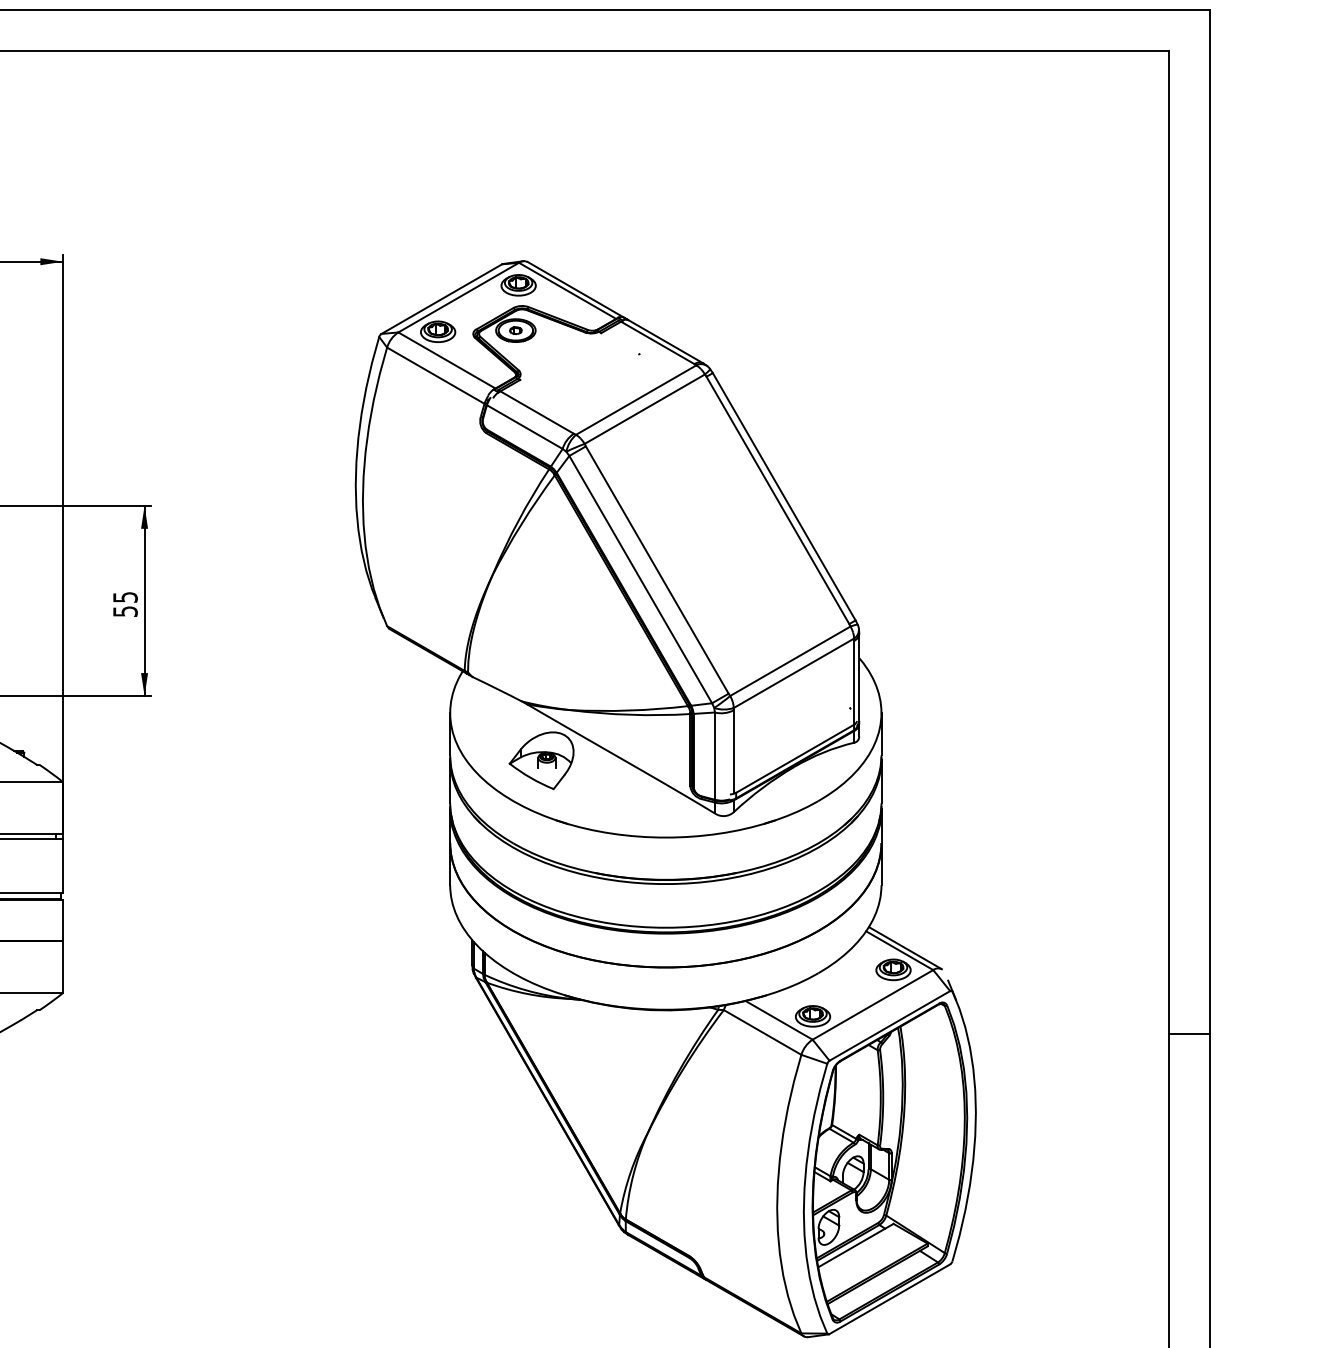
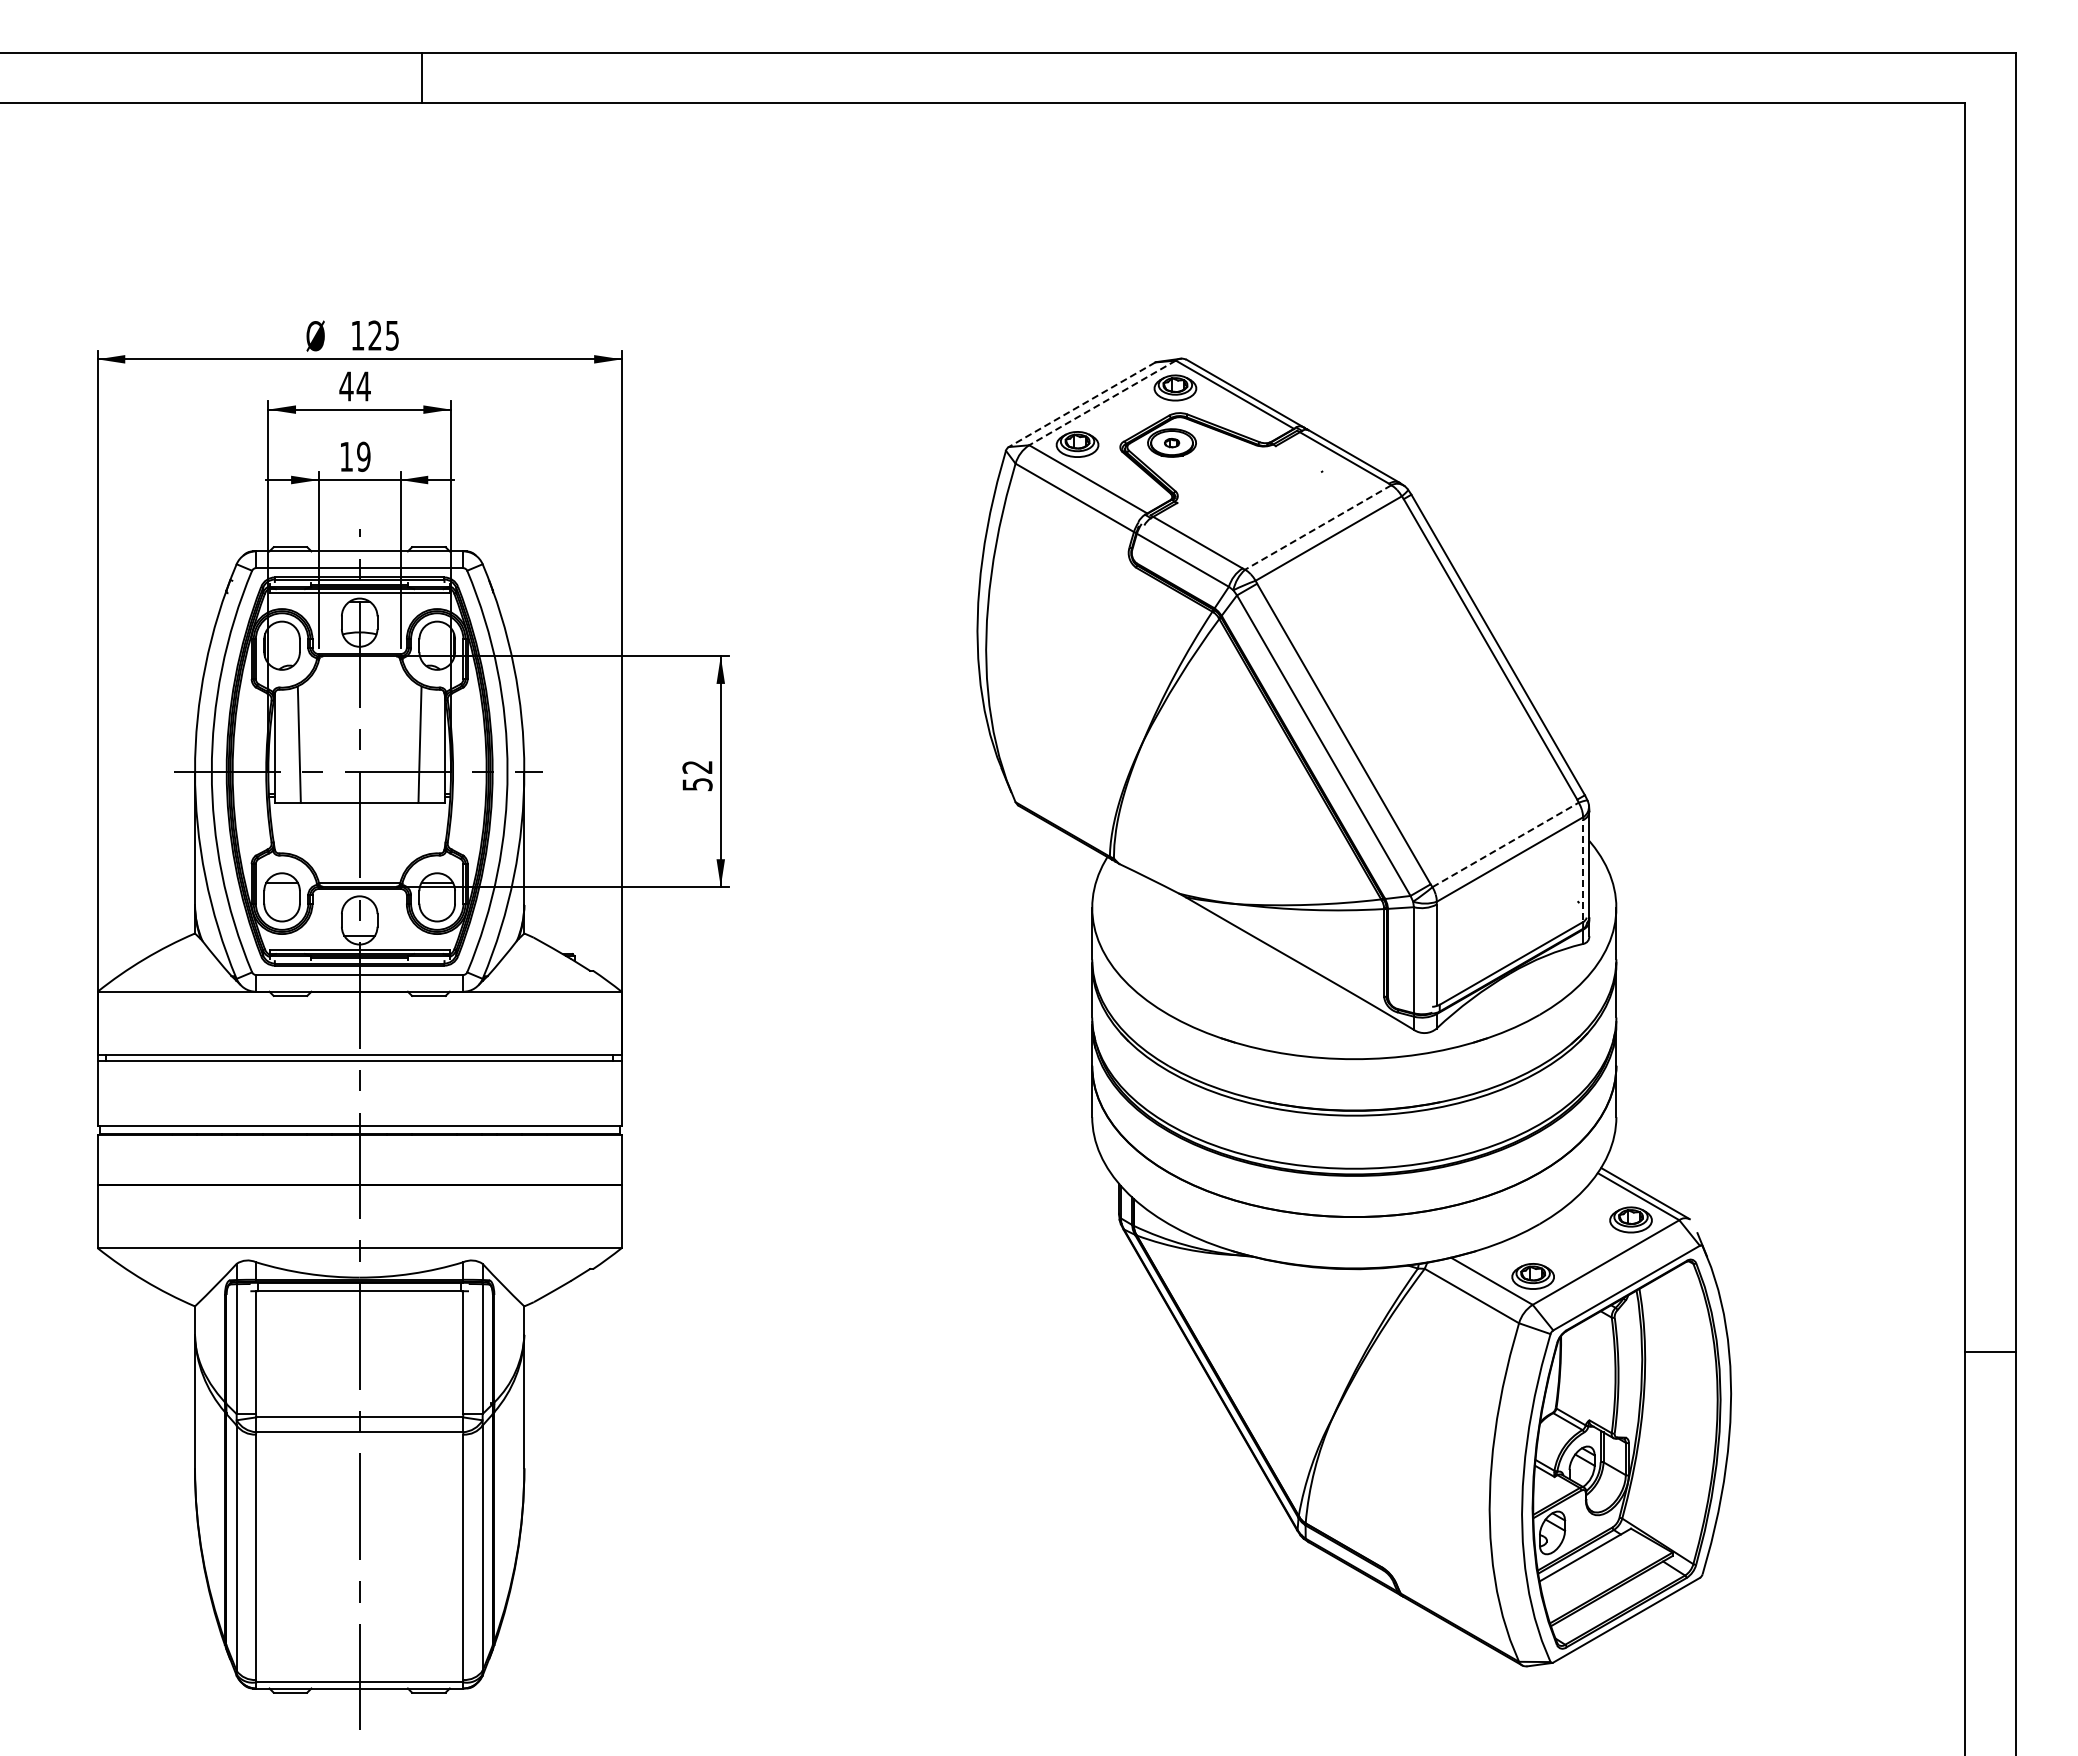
line: (458, 297) -> (1102, 402), solid -> dashed
line: (442, 298) -> (1082, 404), solid -> dashed
line: (635, 400) -> (1317, 527), solid -> dashed
text: (125, 597) -> (697, 767), 55 -> 52
line: (791, 660) -> (1506, 844), solid -> dashed
line: (854, 681) -> (1583, 869), solid -> dashed
part: (541, 760) -> (1203, 965), removed
line: (1189, 1034) -> (1990, 1352), moved

